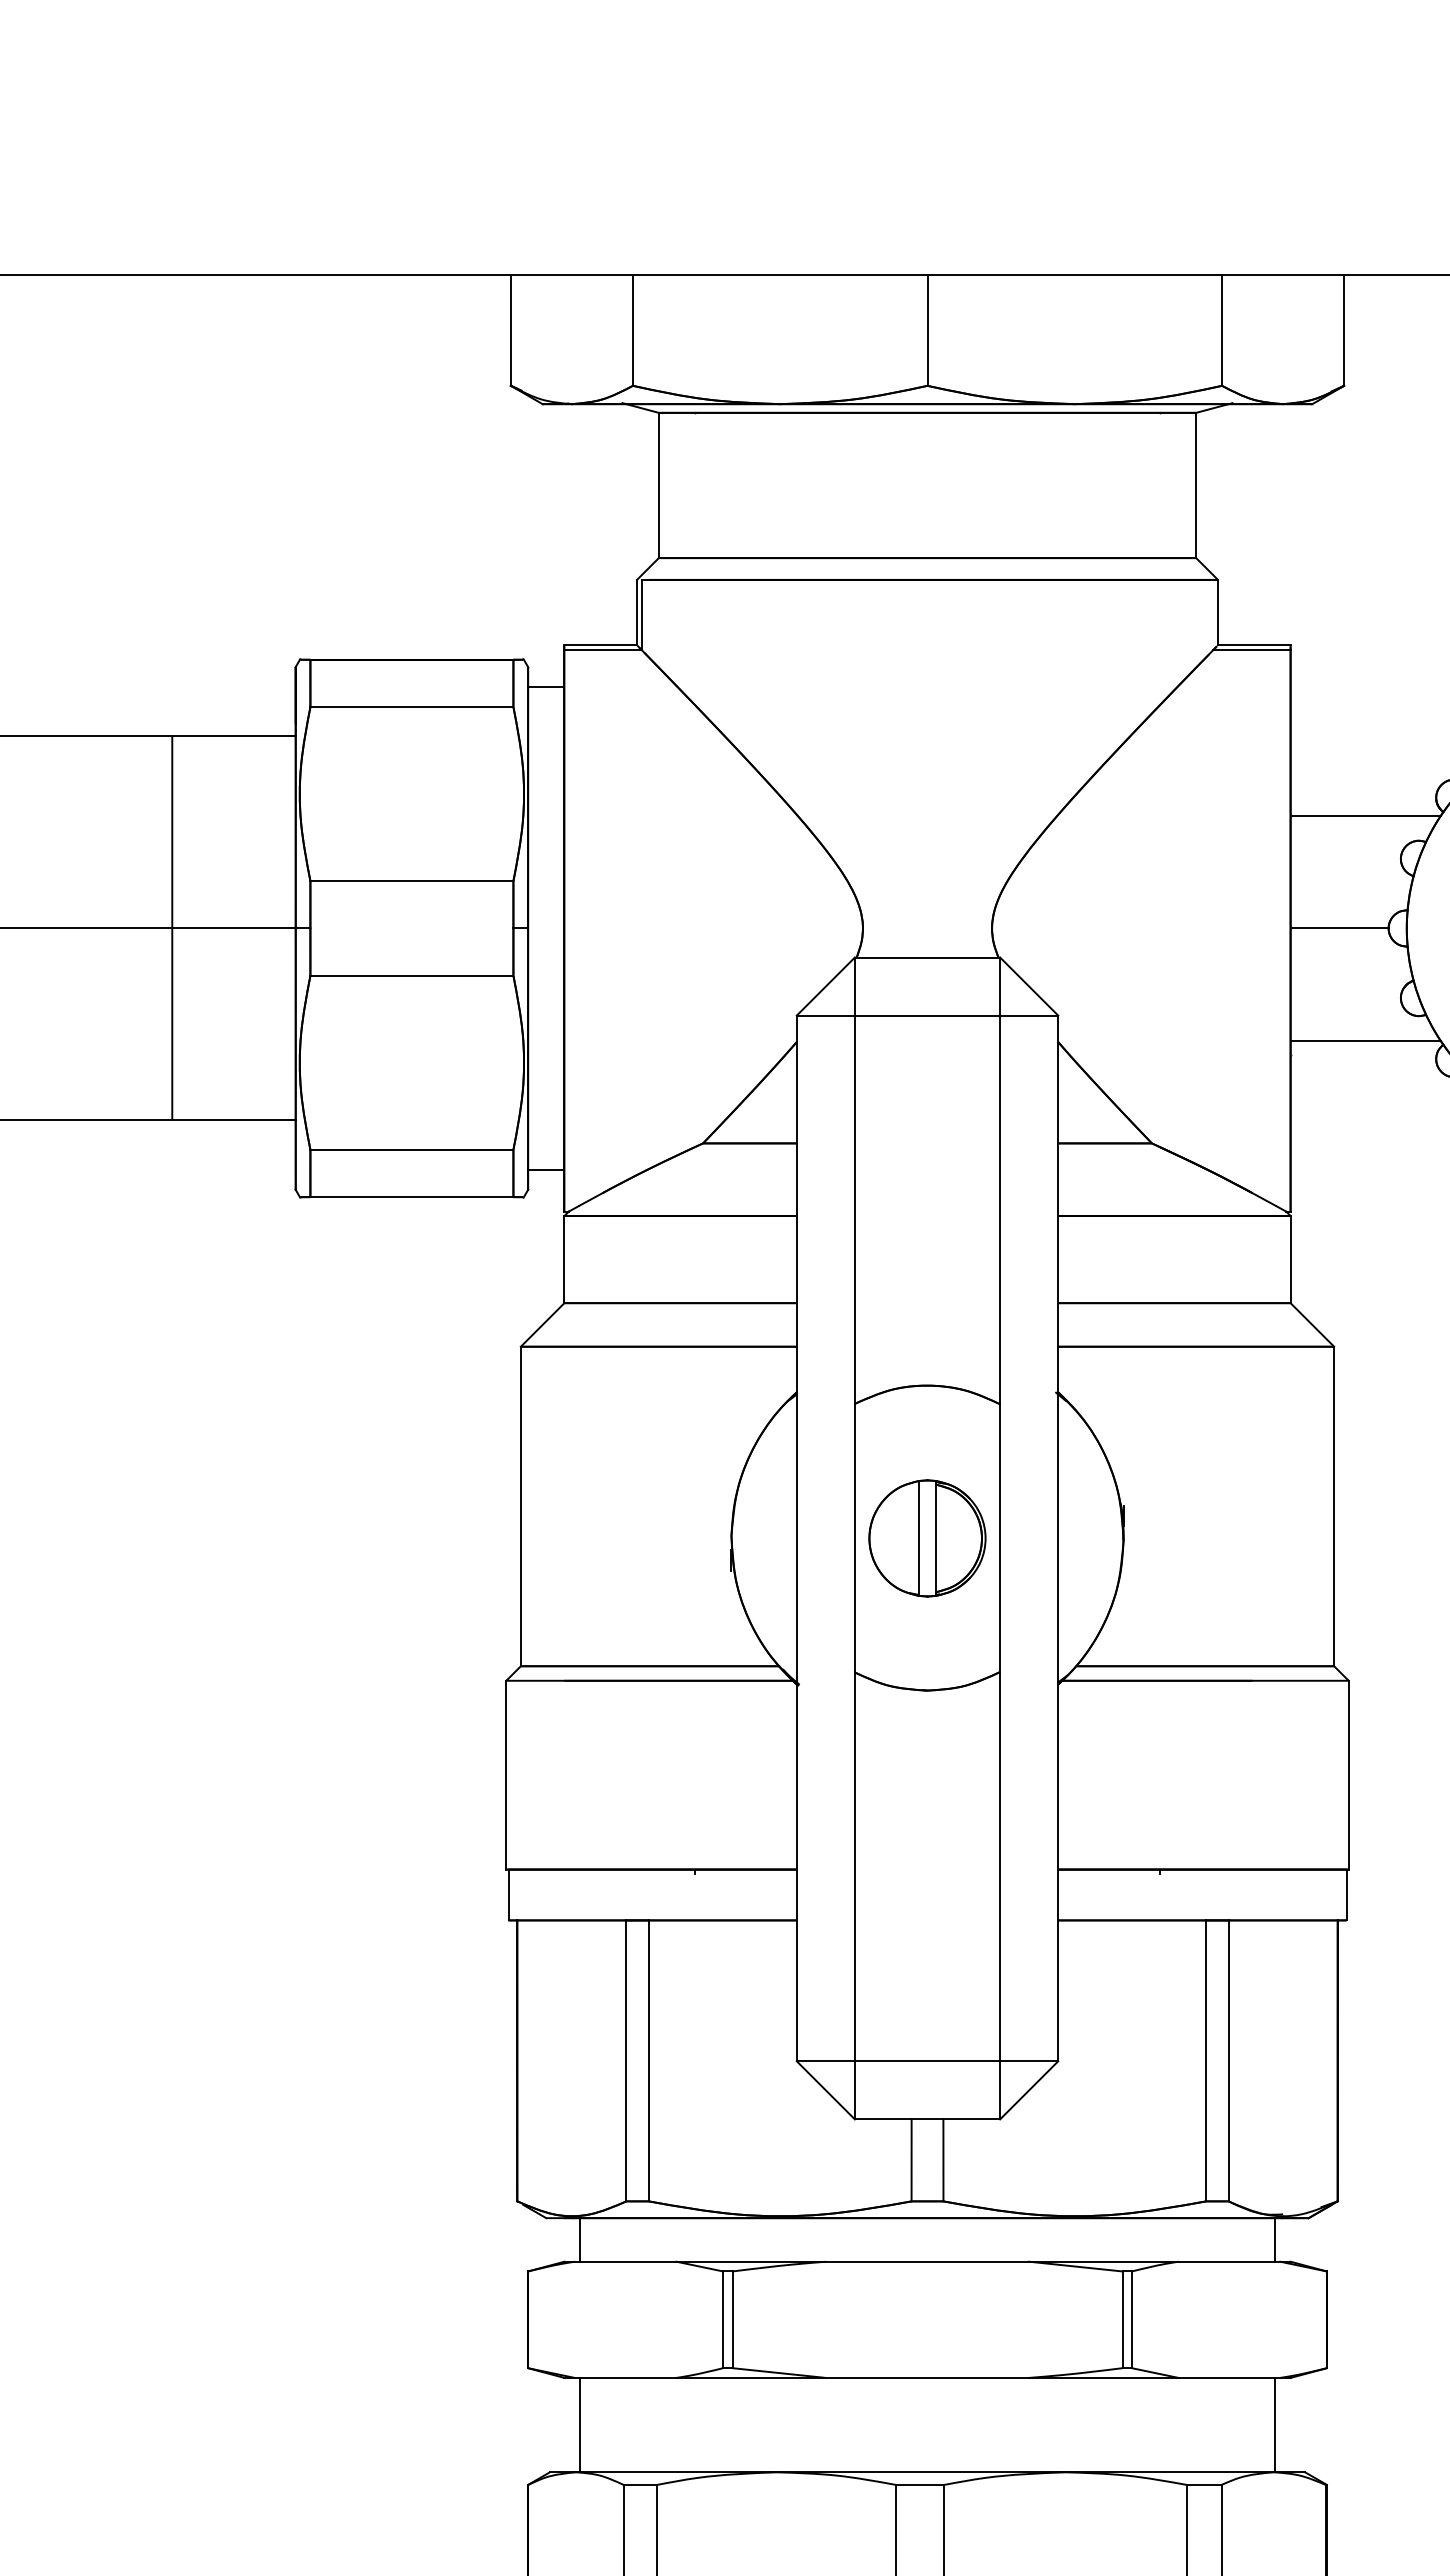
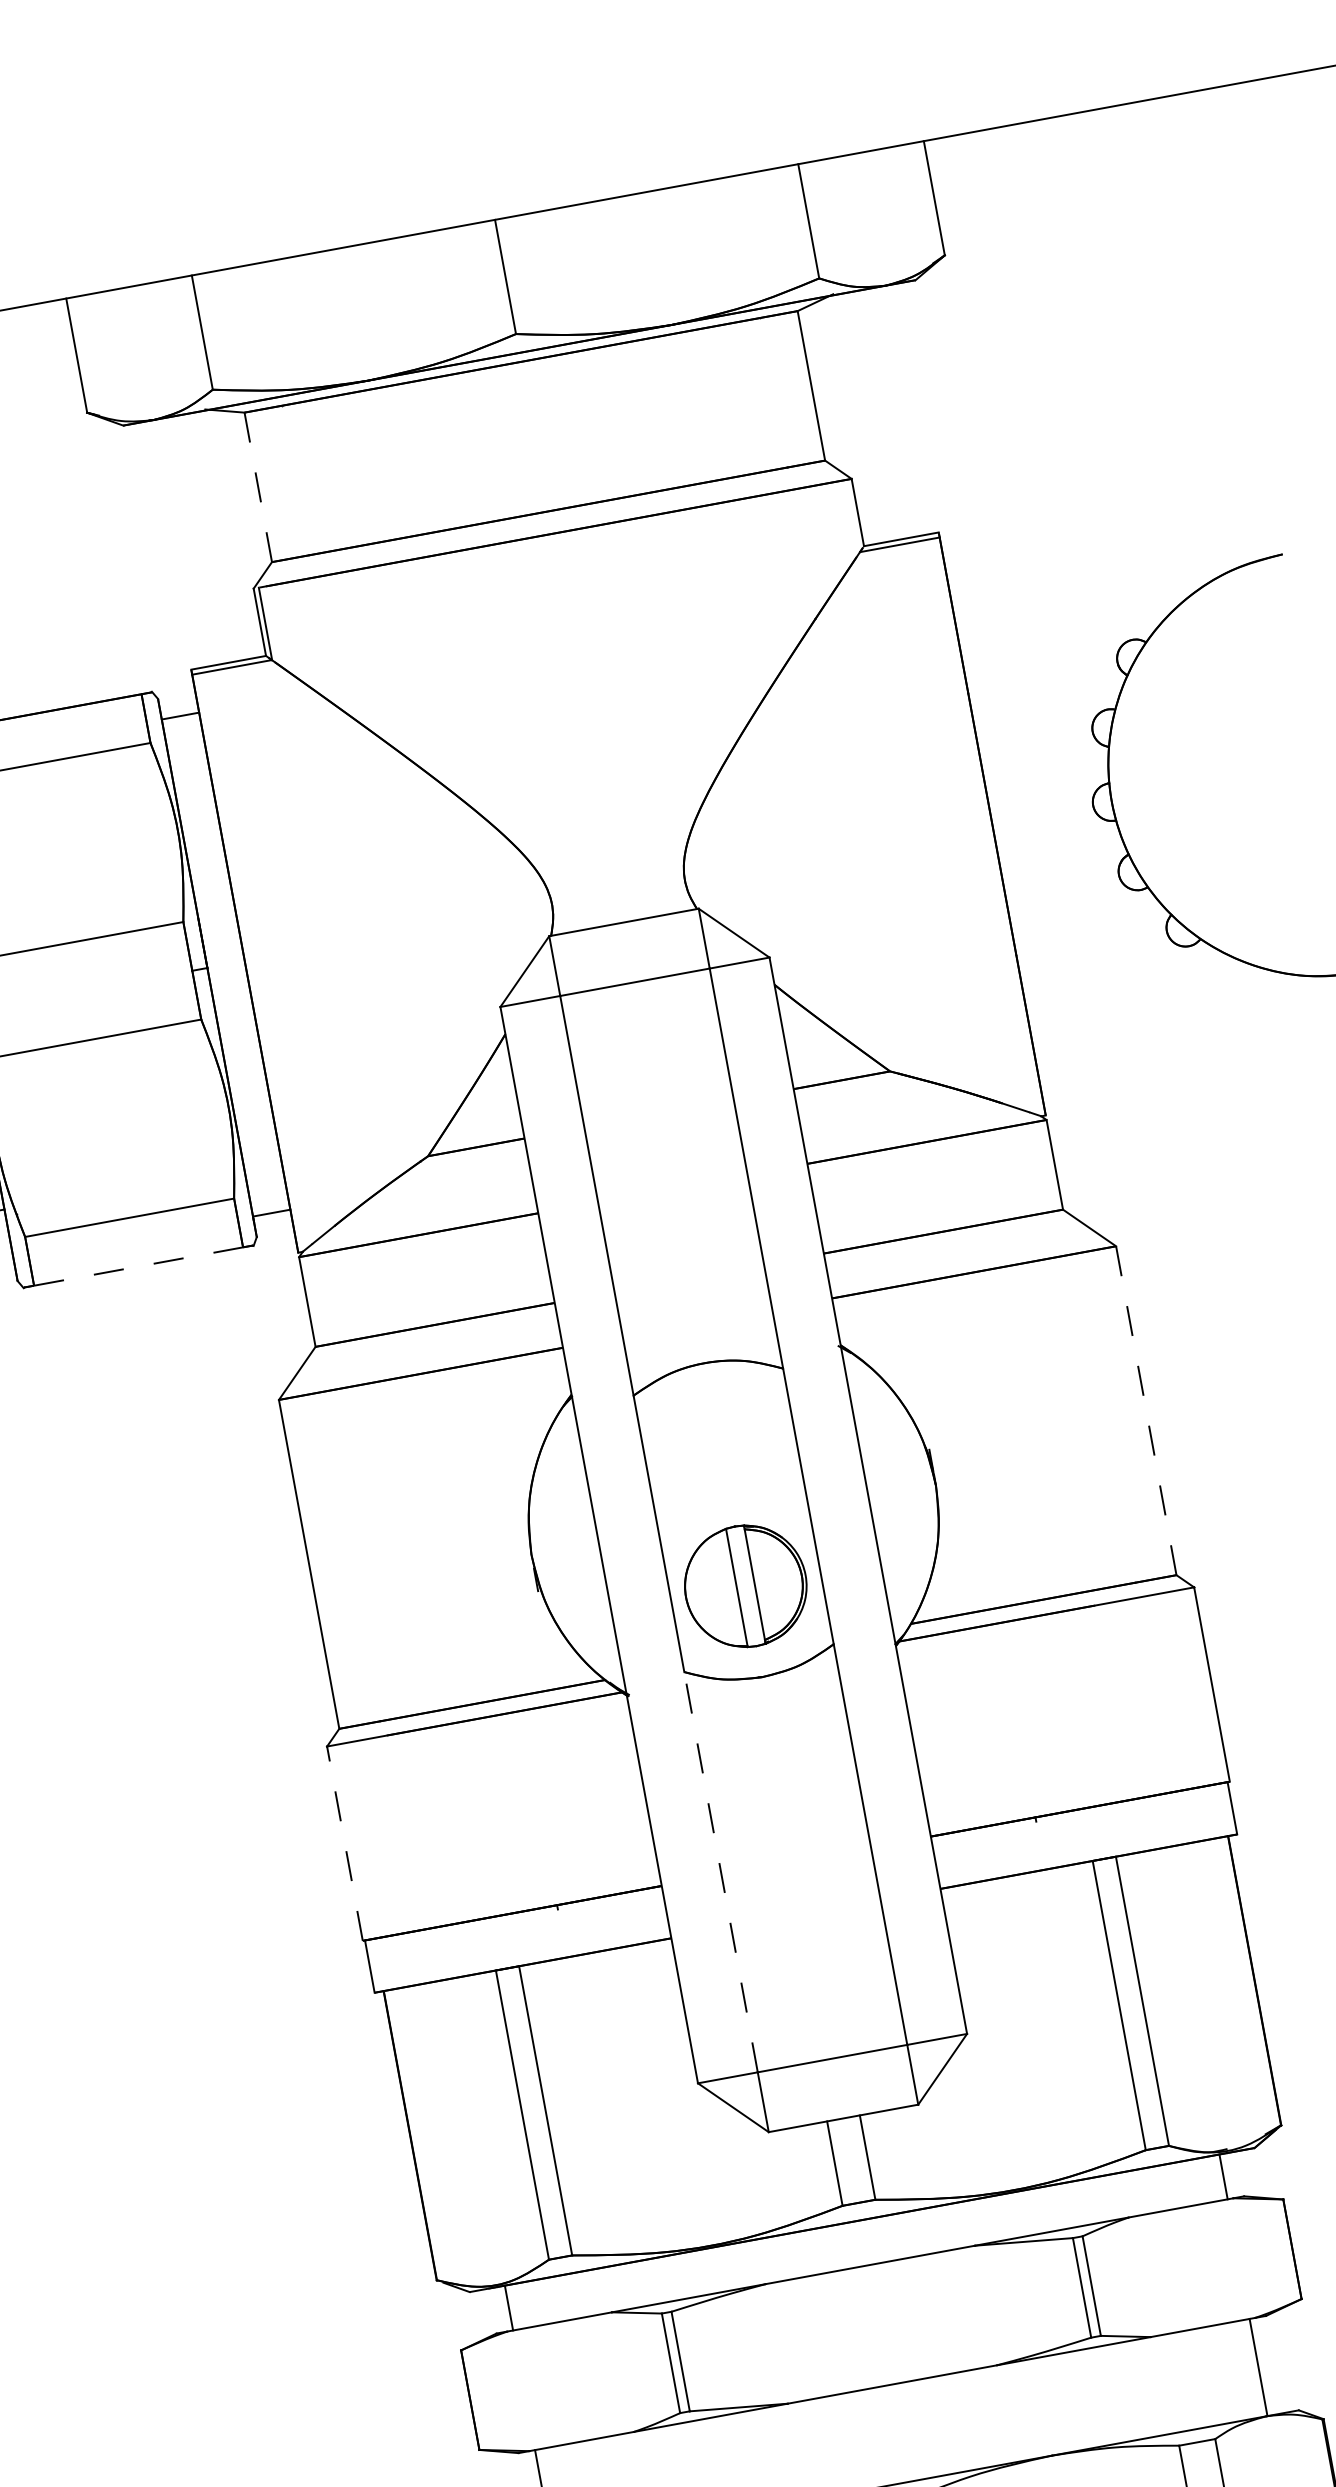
line: (658, 485) -> (257, 487), solid -> dashed
line: (1365, 815) -> (1048, 693), removed
line: (1339, 928) -> (1042, 814), removed
line: (1365, 1041) -> (1090, 926), removed
line: (411, 1197) -> (138, 1266), solid -> dashed
line: (1334, 1506) -> (1146, 1410), solid -> dashed
part: (927, 1538) -> (745, 1586), moved
line: (506, 1774) -> (345, 1842), solid -> dashed
line: (854, 1866) -> (720, 1871), solid -> dashed

